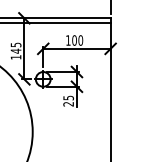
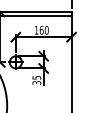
text: (74, 40) -> (41, 30), 100 -> 160
text: (68, 104) -> (36, 83), 25 -> 35

